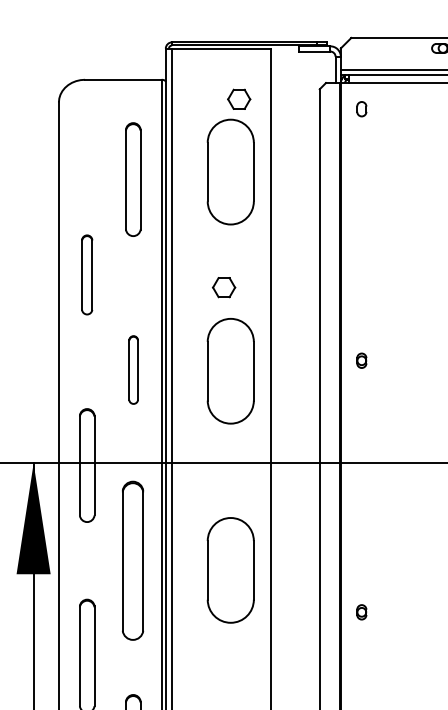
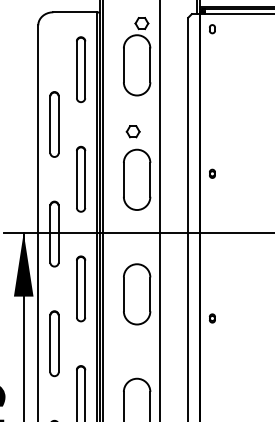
part: (87, 274) -> (54, 124), size x1.43
part: (134, 368) -> (81, 178), size x1.67
part: (134, 560) -> (81, 288), size x0.71

